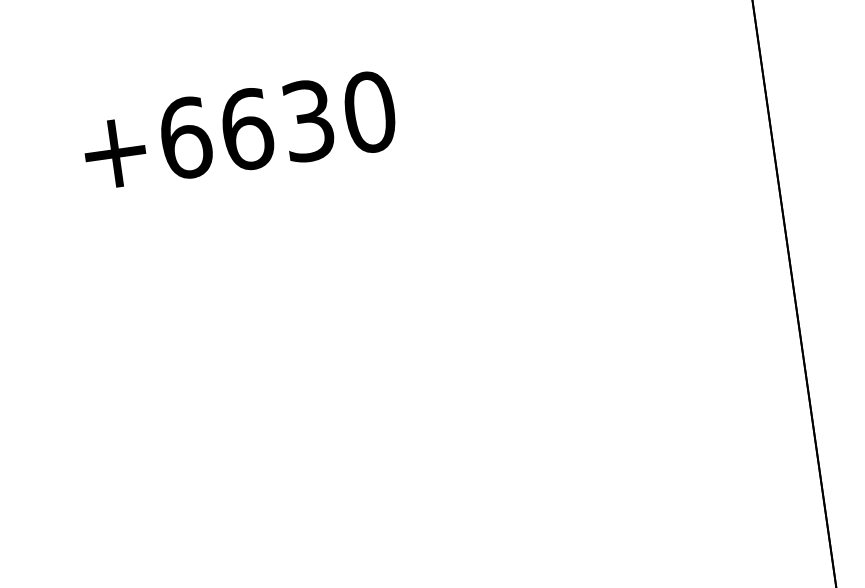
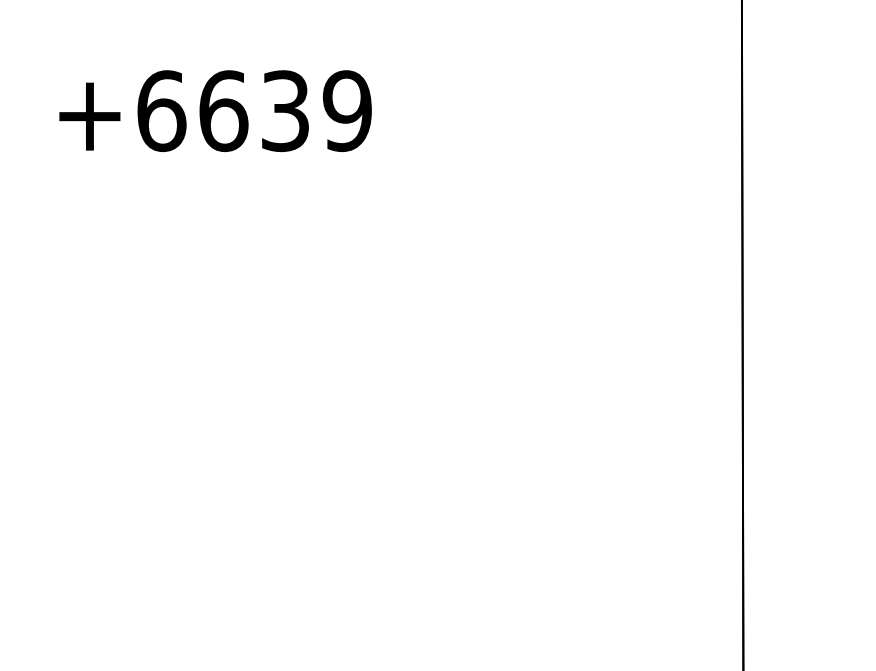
text: (369, 112) -> (347, 111), +6630 -> +6639

